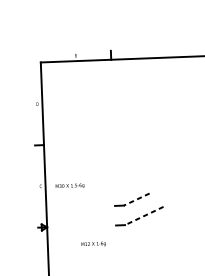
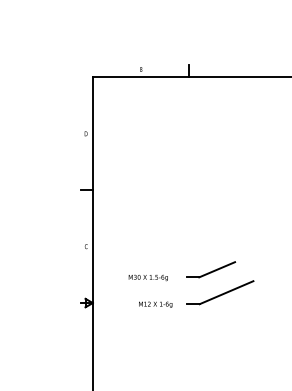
text: (69, 185) -> (147, 277), moved
line: (136, 199) -> (216, 269), dashed -> solid
line: (144, 215) -> (226, 292), dashed -> solid
text: (93, 244) -> (155, 304), moved

